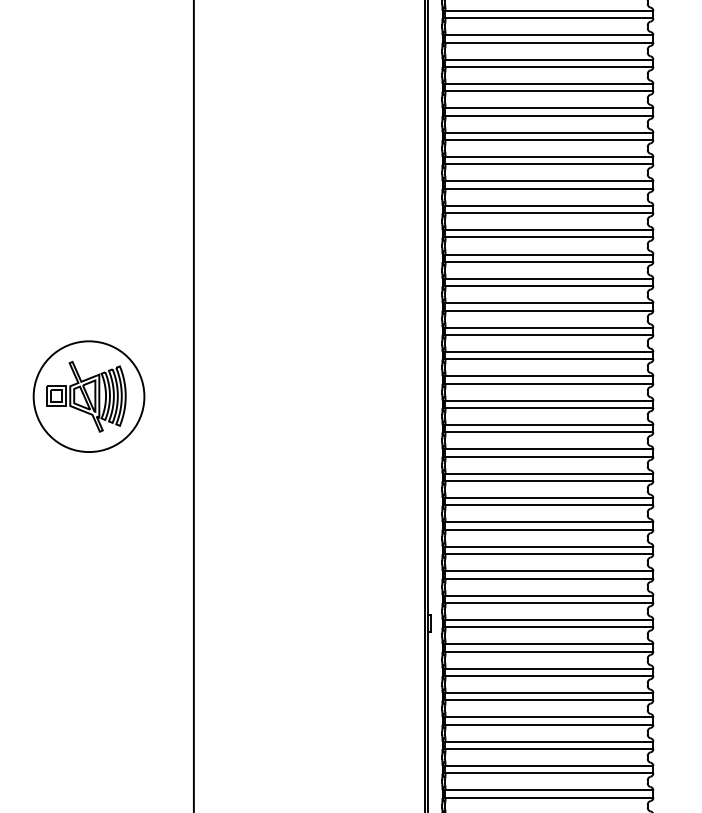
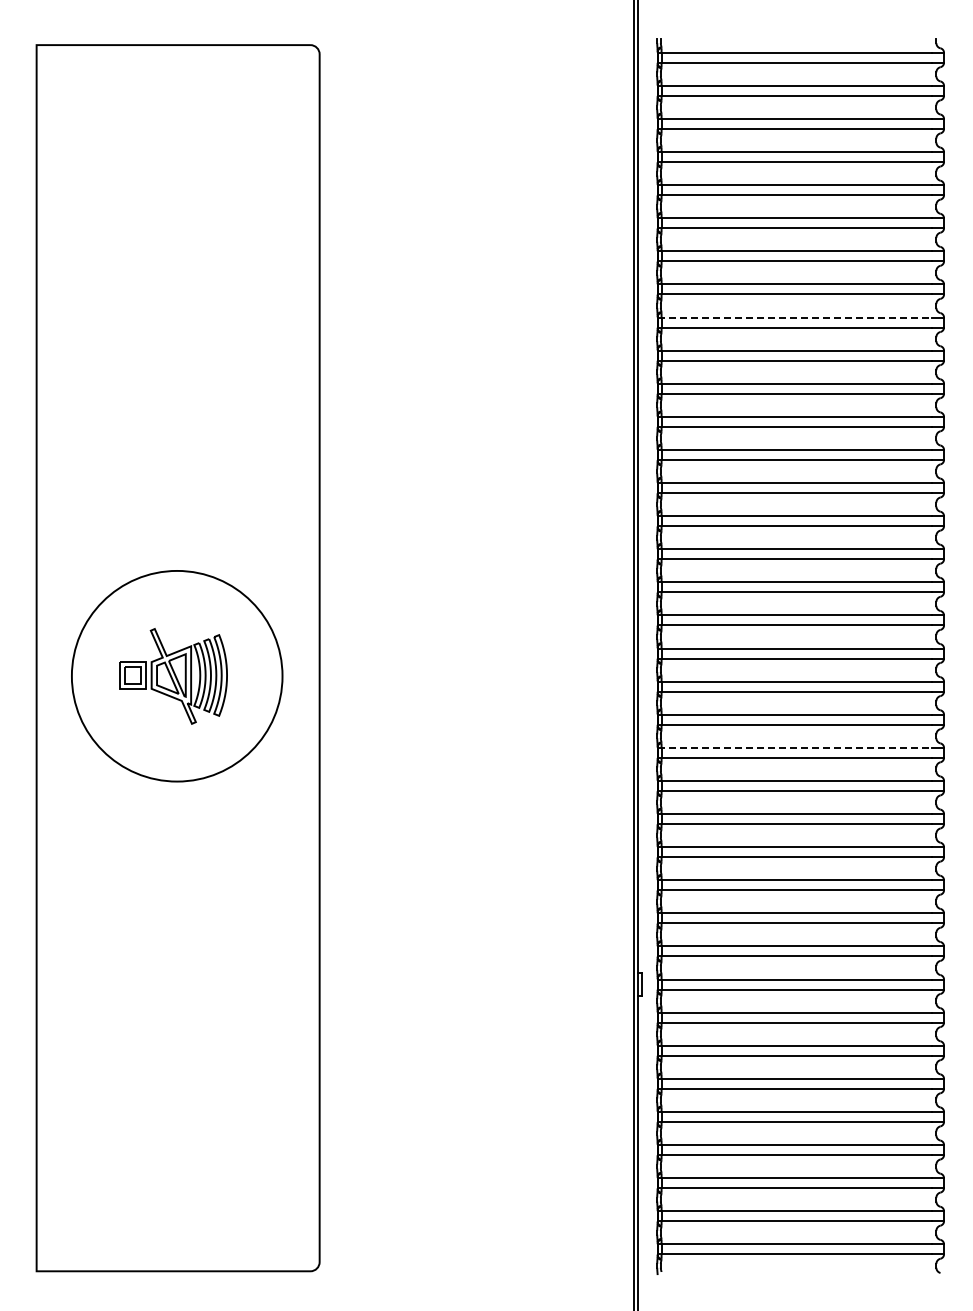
line: (544, 132) -> (795, 317), solid -> dashed
circle: (88, 396) -> (176, 676), size x1.4
line: (544, 449) -> (795, 747), solid -> dashed

